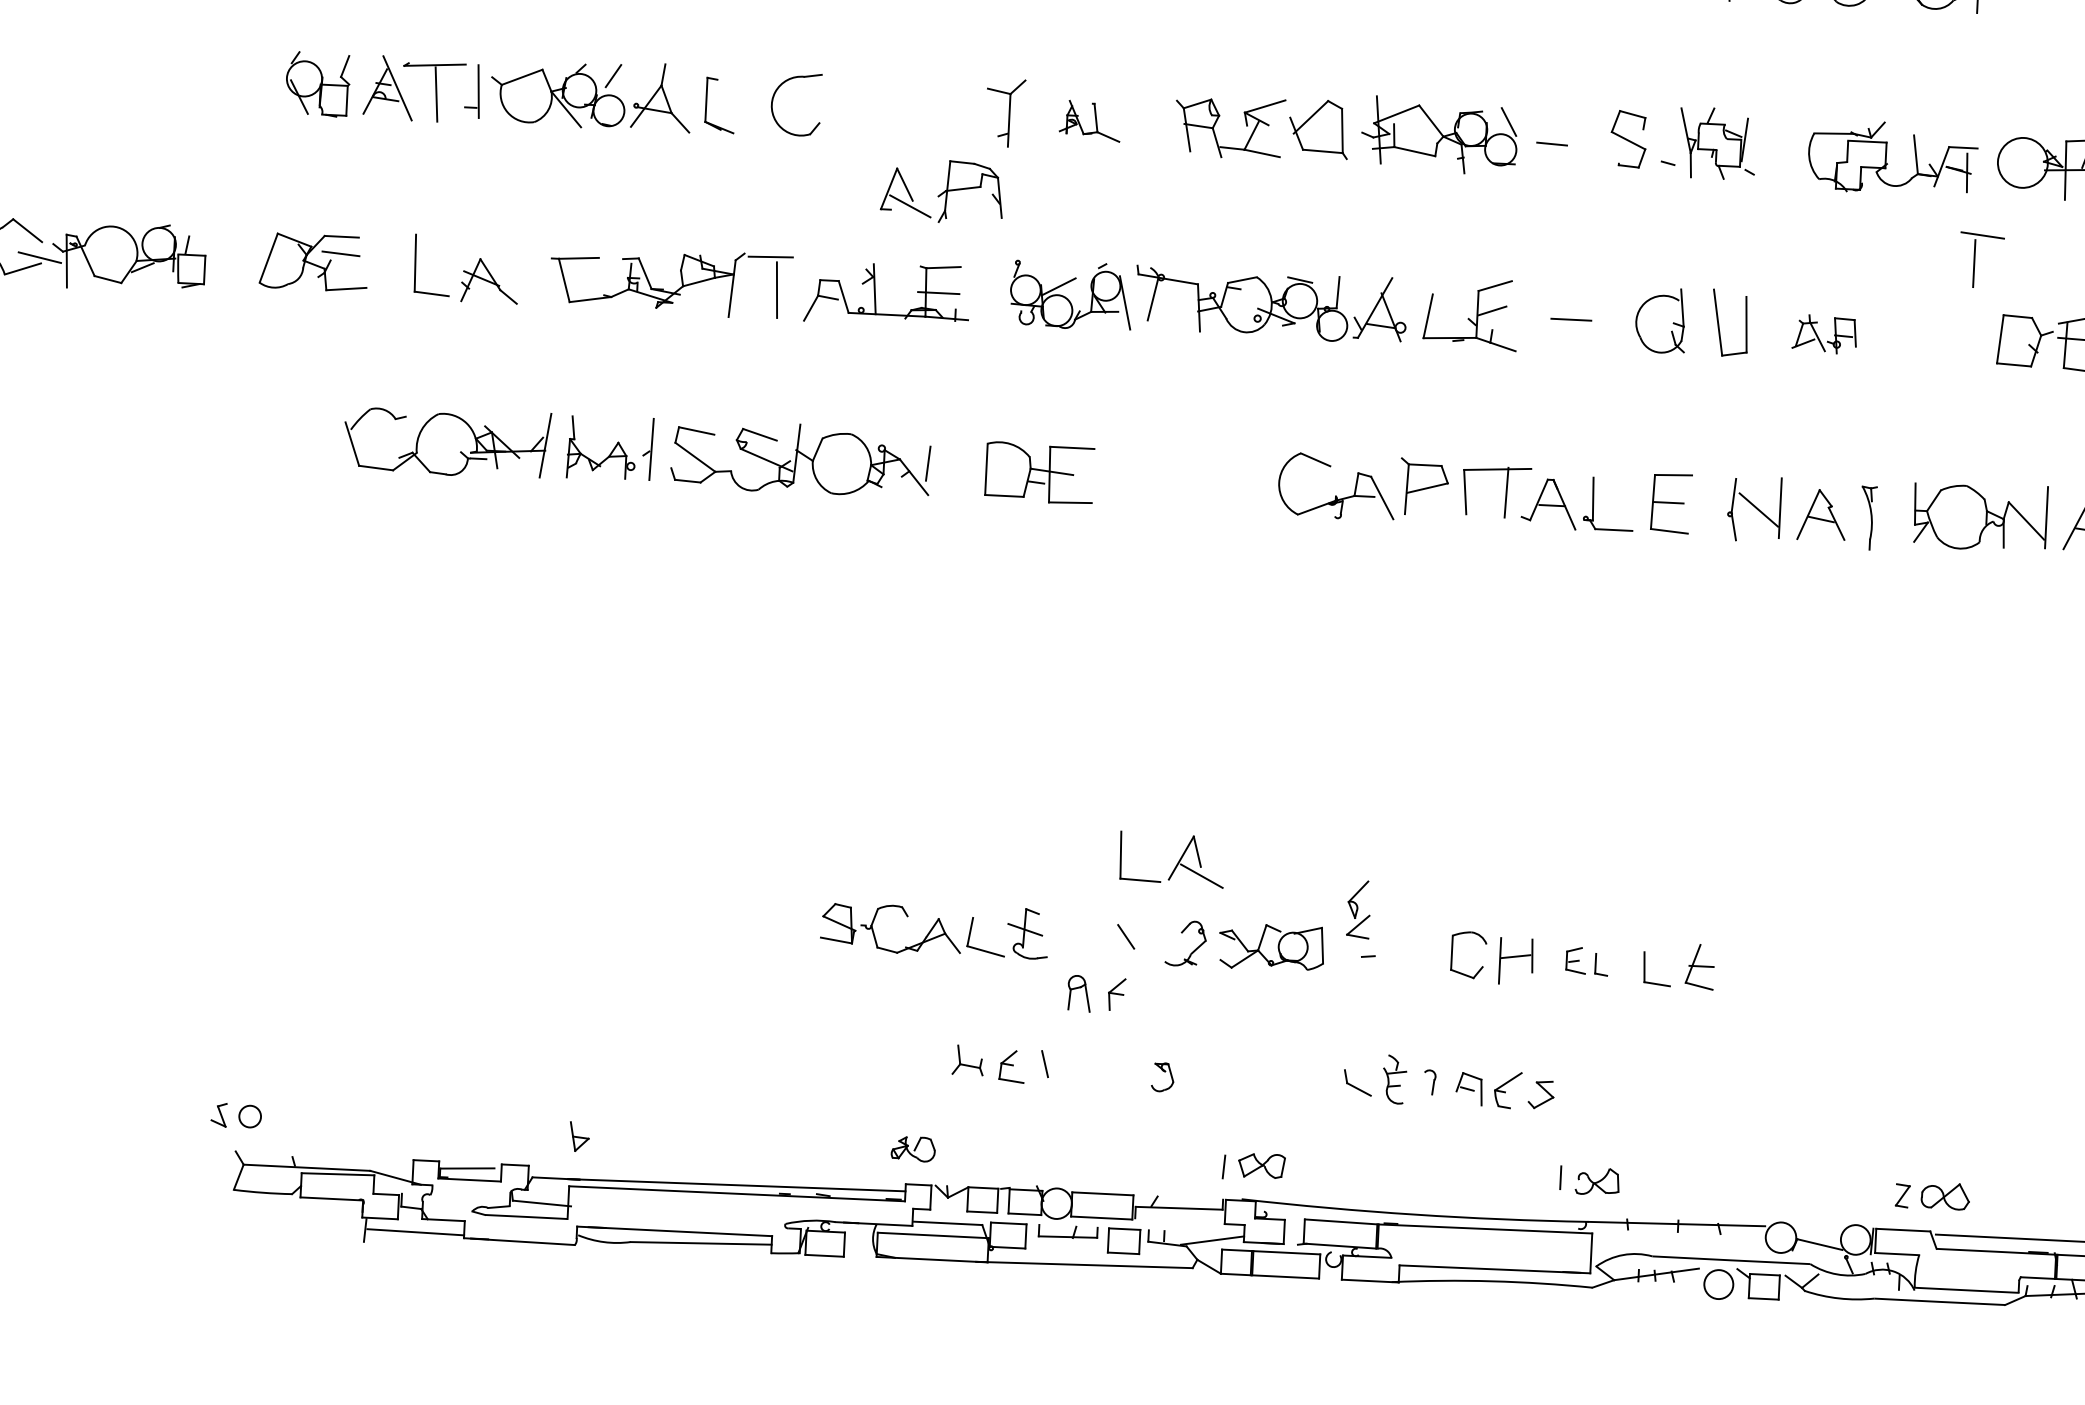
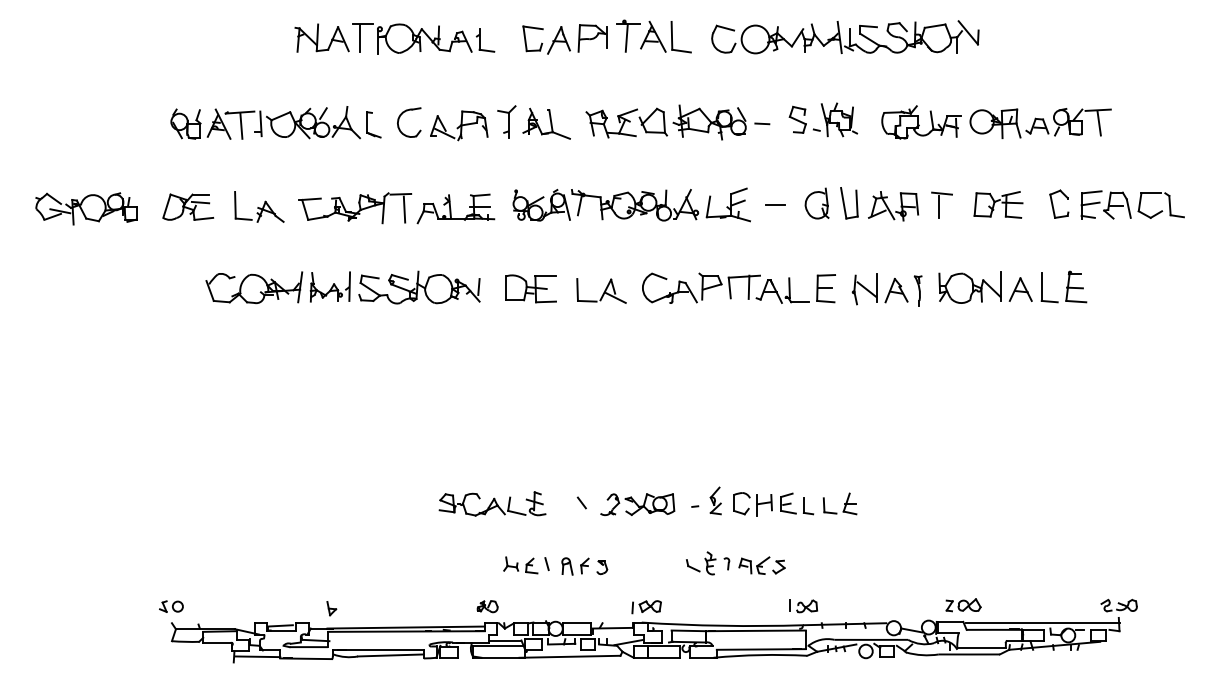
part: (1090, 120) -> (546, 123), size x1.67
part: (942, 190) -> (459, 125), moved
part: (1980, 258) -> (941, 204), moved
part: (1824, 334) -> (893, 206), size x1.67
part: (1171, 858) -> (601, 290), moved
part: (1358, 908) -> (715, 500), moved
part: (1587, 960) -> (797, 503), size x1.67
part: (1096, 994) -> (575, 566), moved

